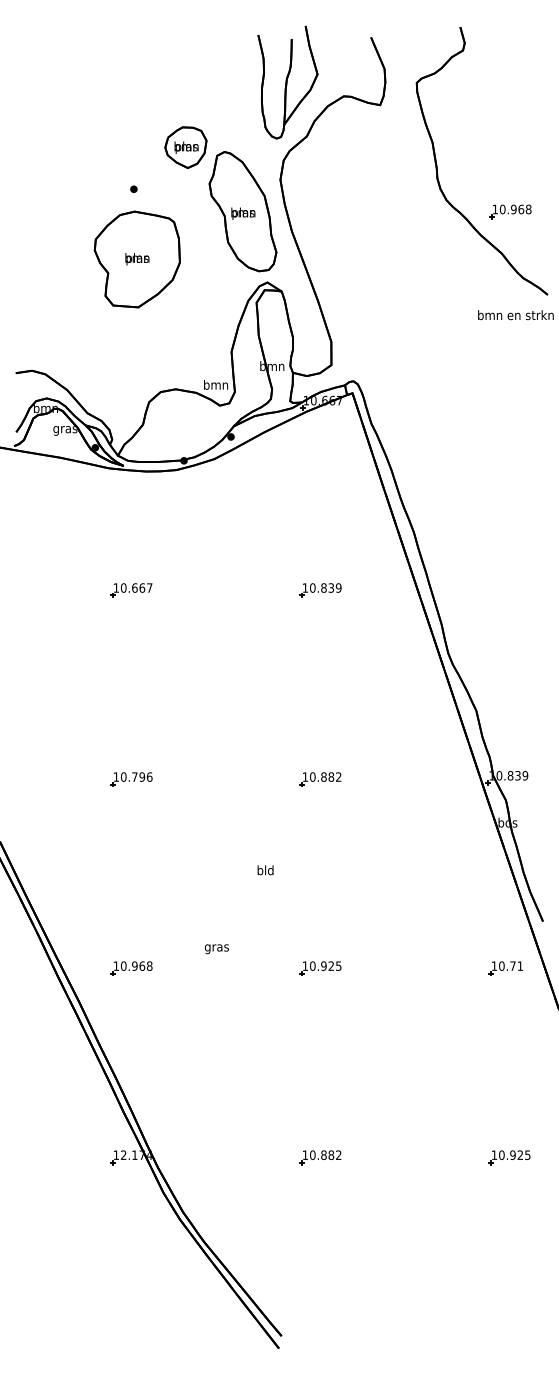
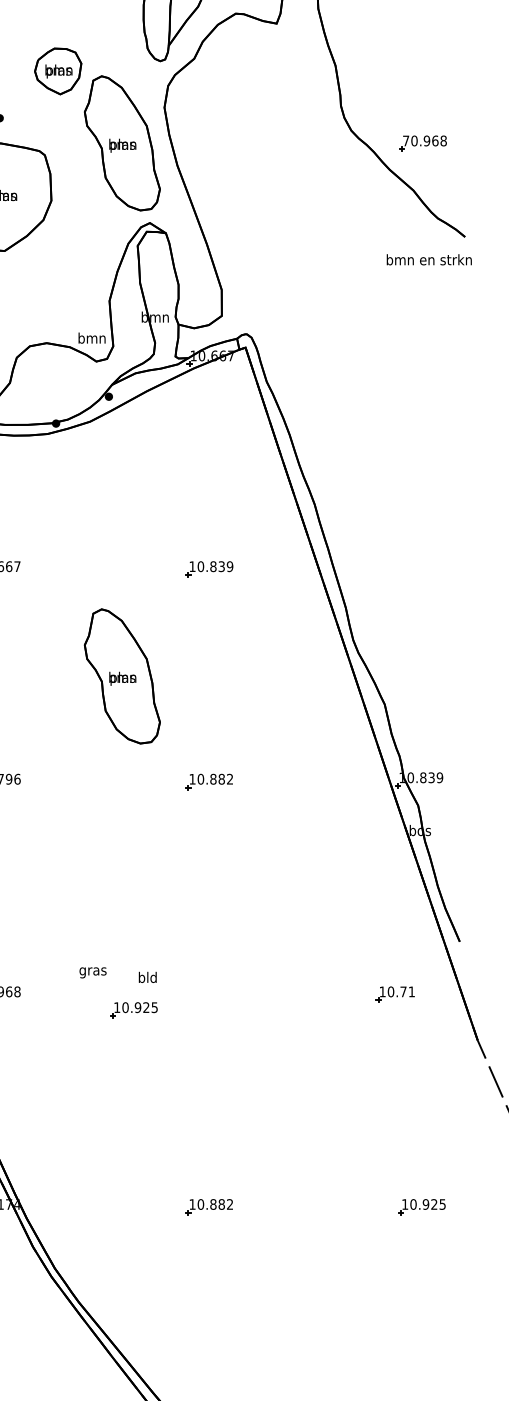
text: (494, 209) -> (405, 140), 10.968 -> 70.968
part: (242, 685) -> (121, 676), added
text: (265, 870) -> (147, 977), moved
part: (320, 968) -> (134, 1010), moved
part: (505, 968) -> (395, 994), moved

